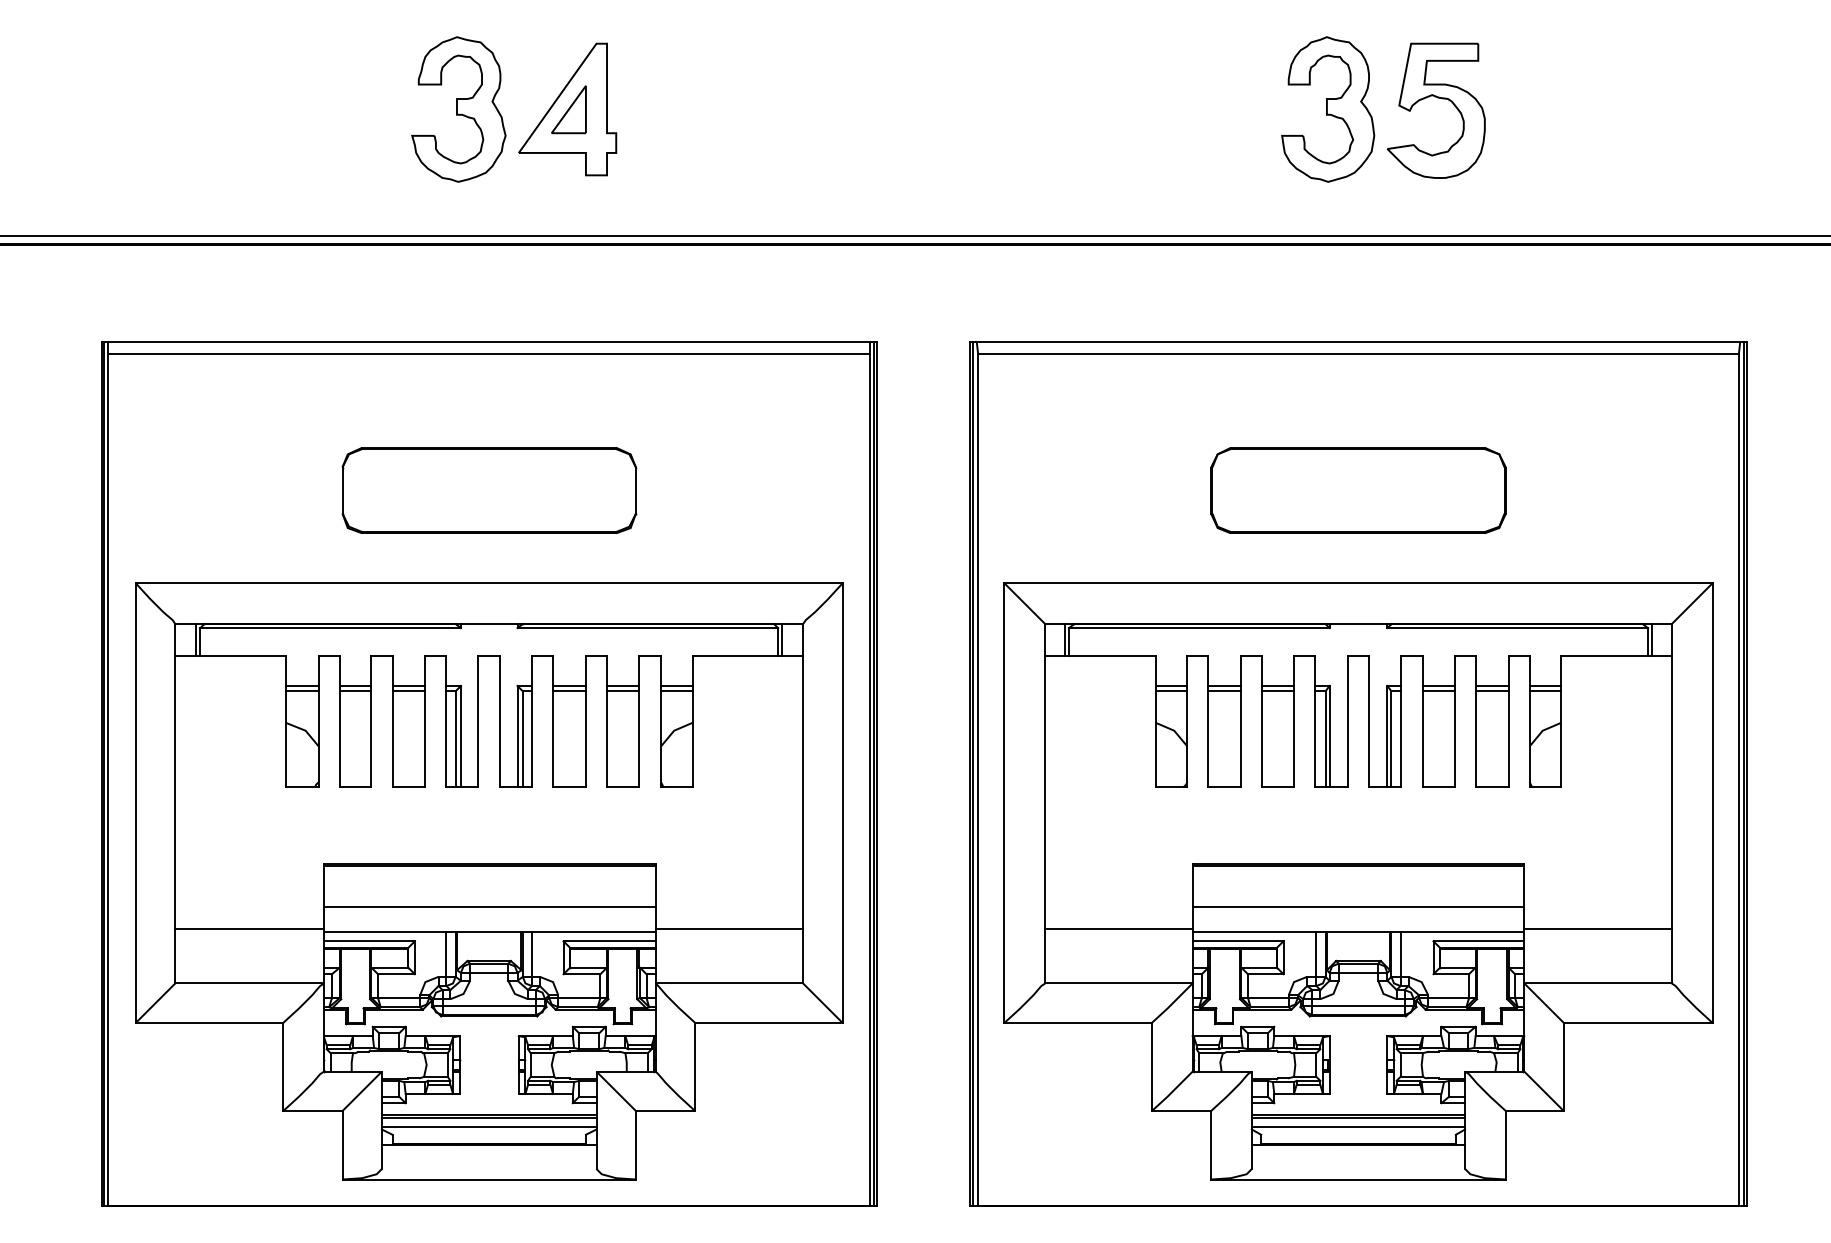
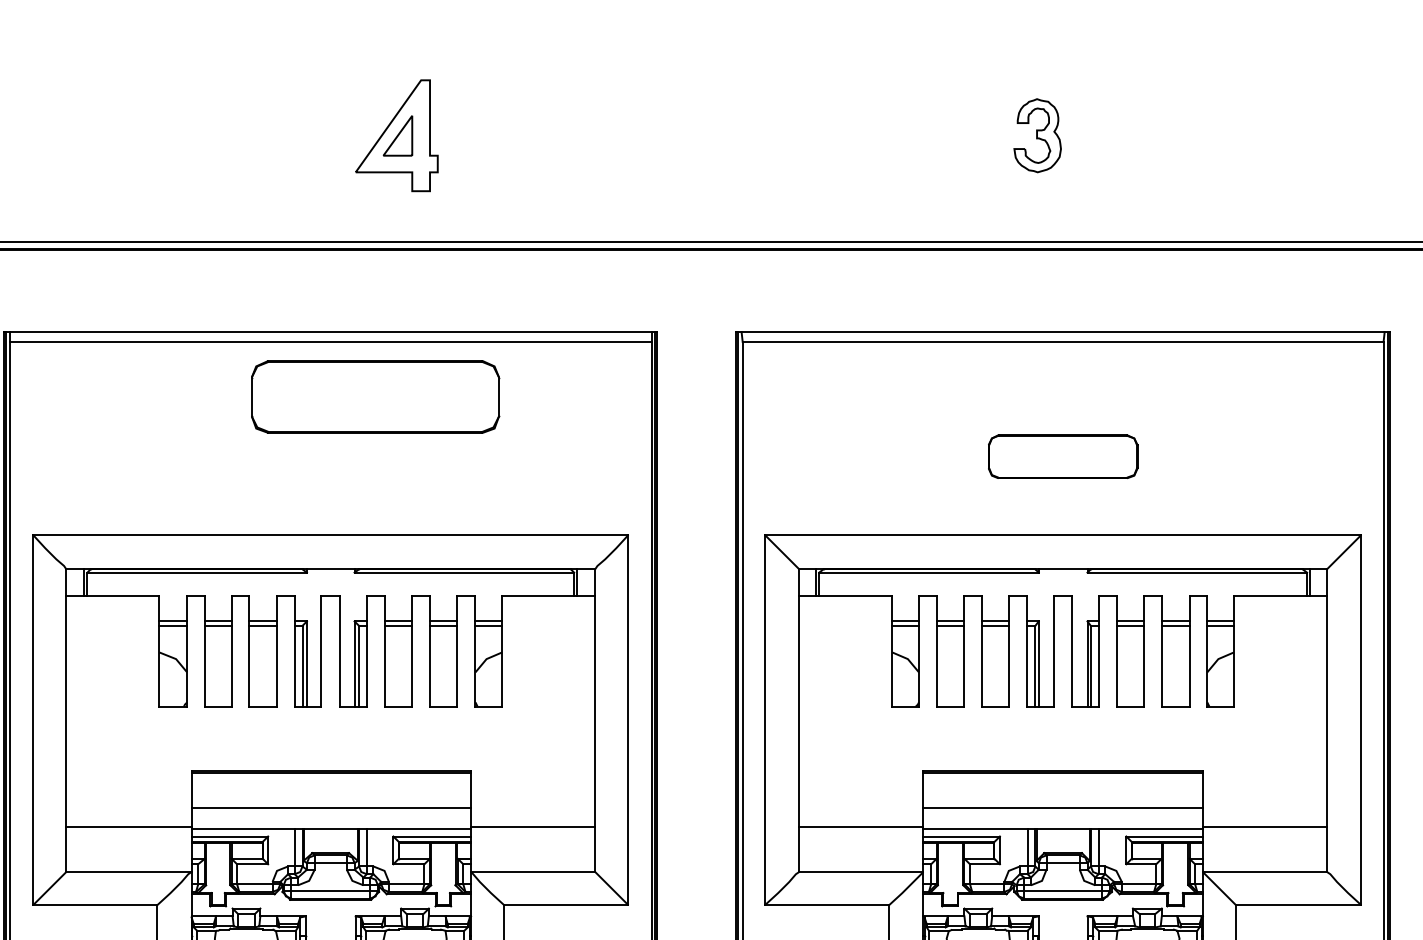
part: (1437, 98) -> (1129, 126), removed
part: (458, 109) -> (304, 135), removed
part: (1328, 109) -> (1037, 135), size x0.6
part: (489, 490) -> (375, 396), moved
part: (1358, 490) -> (1063, 456), size x0.6

